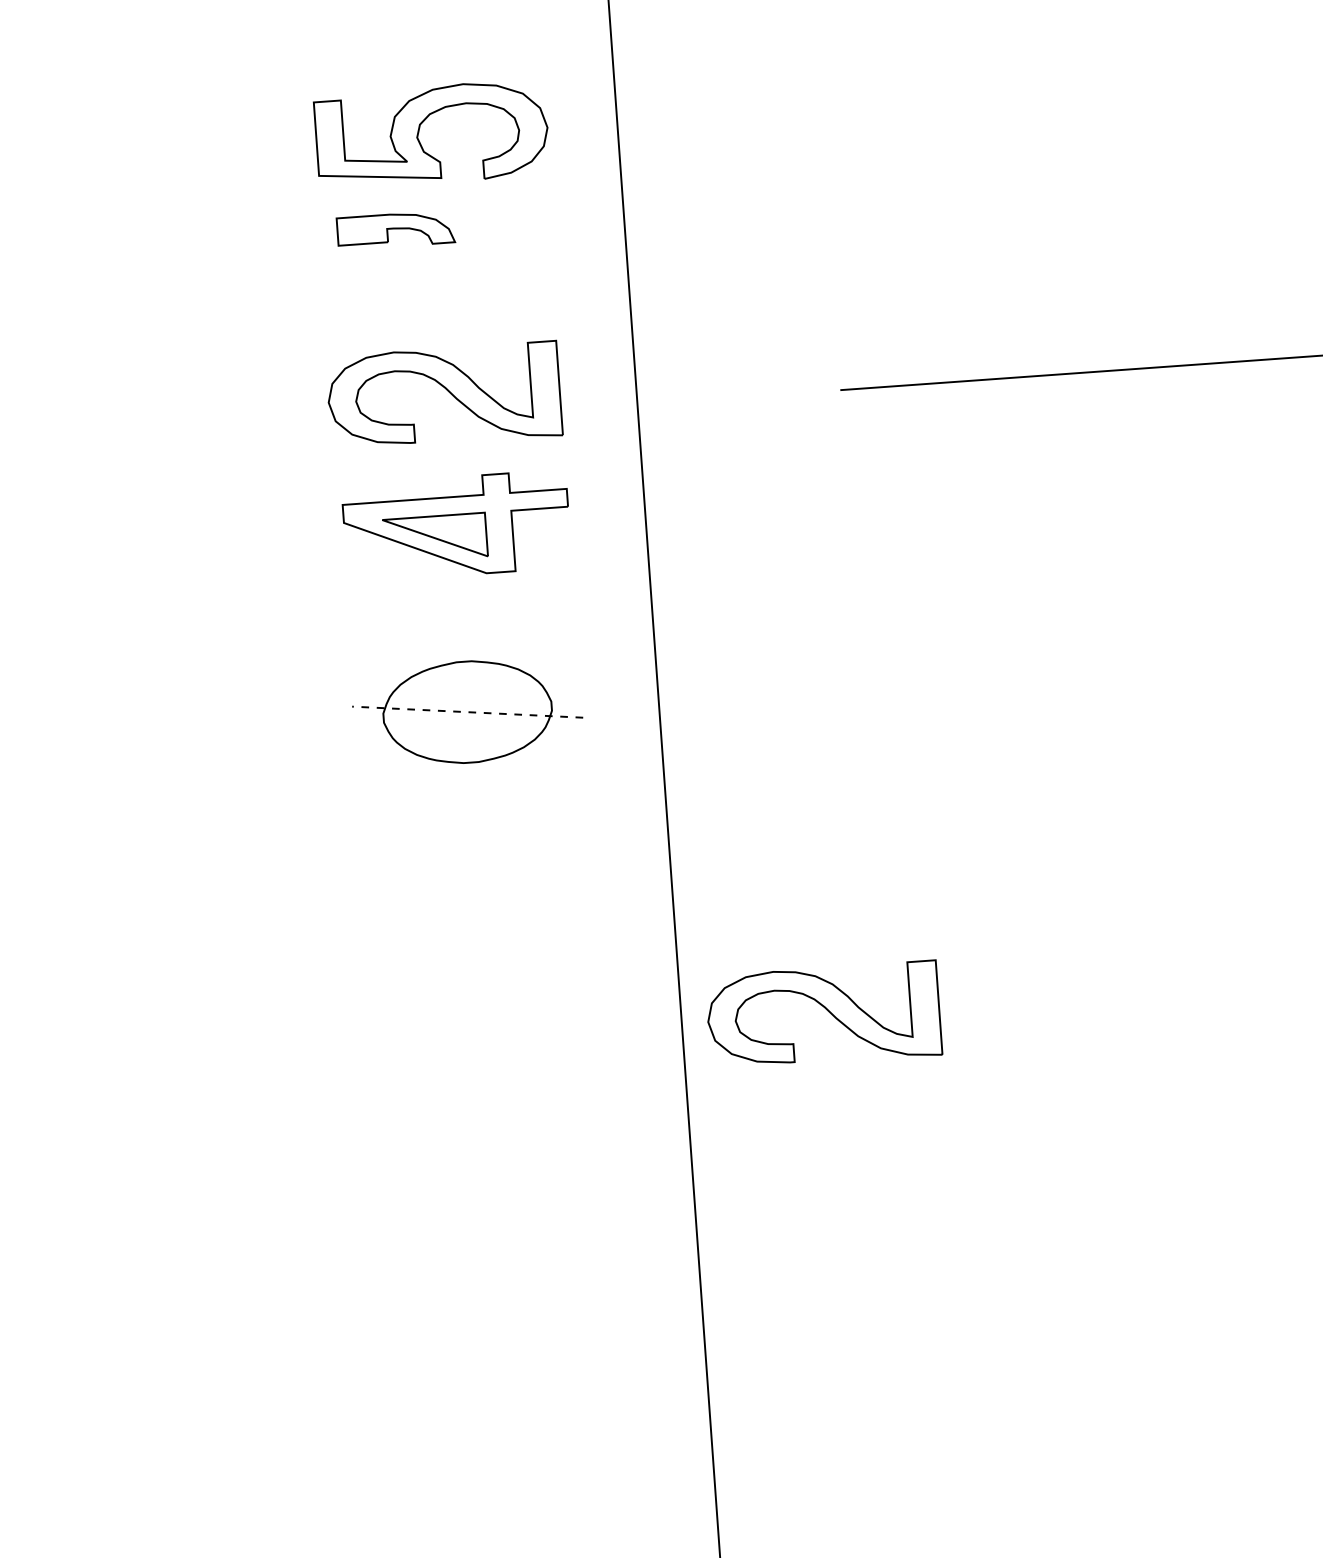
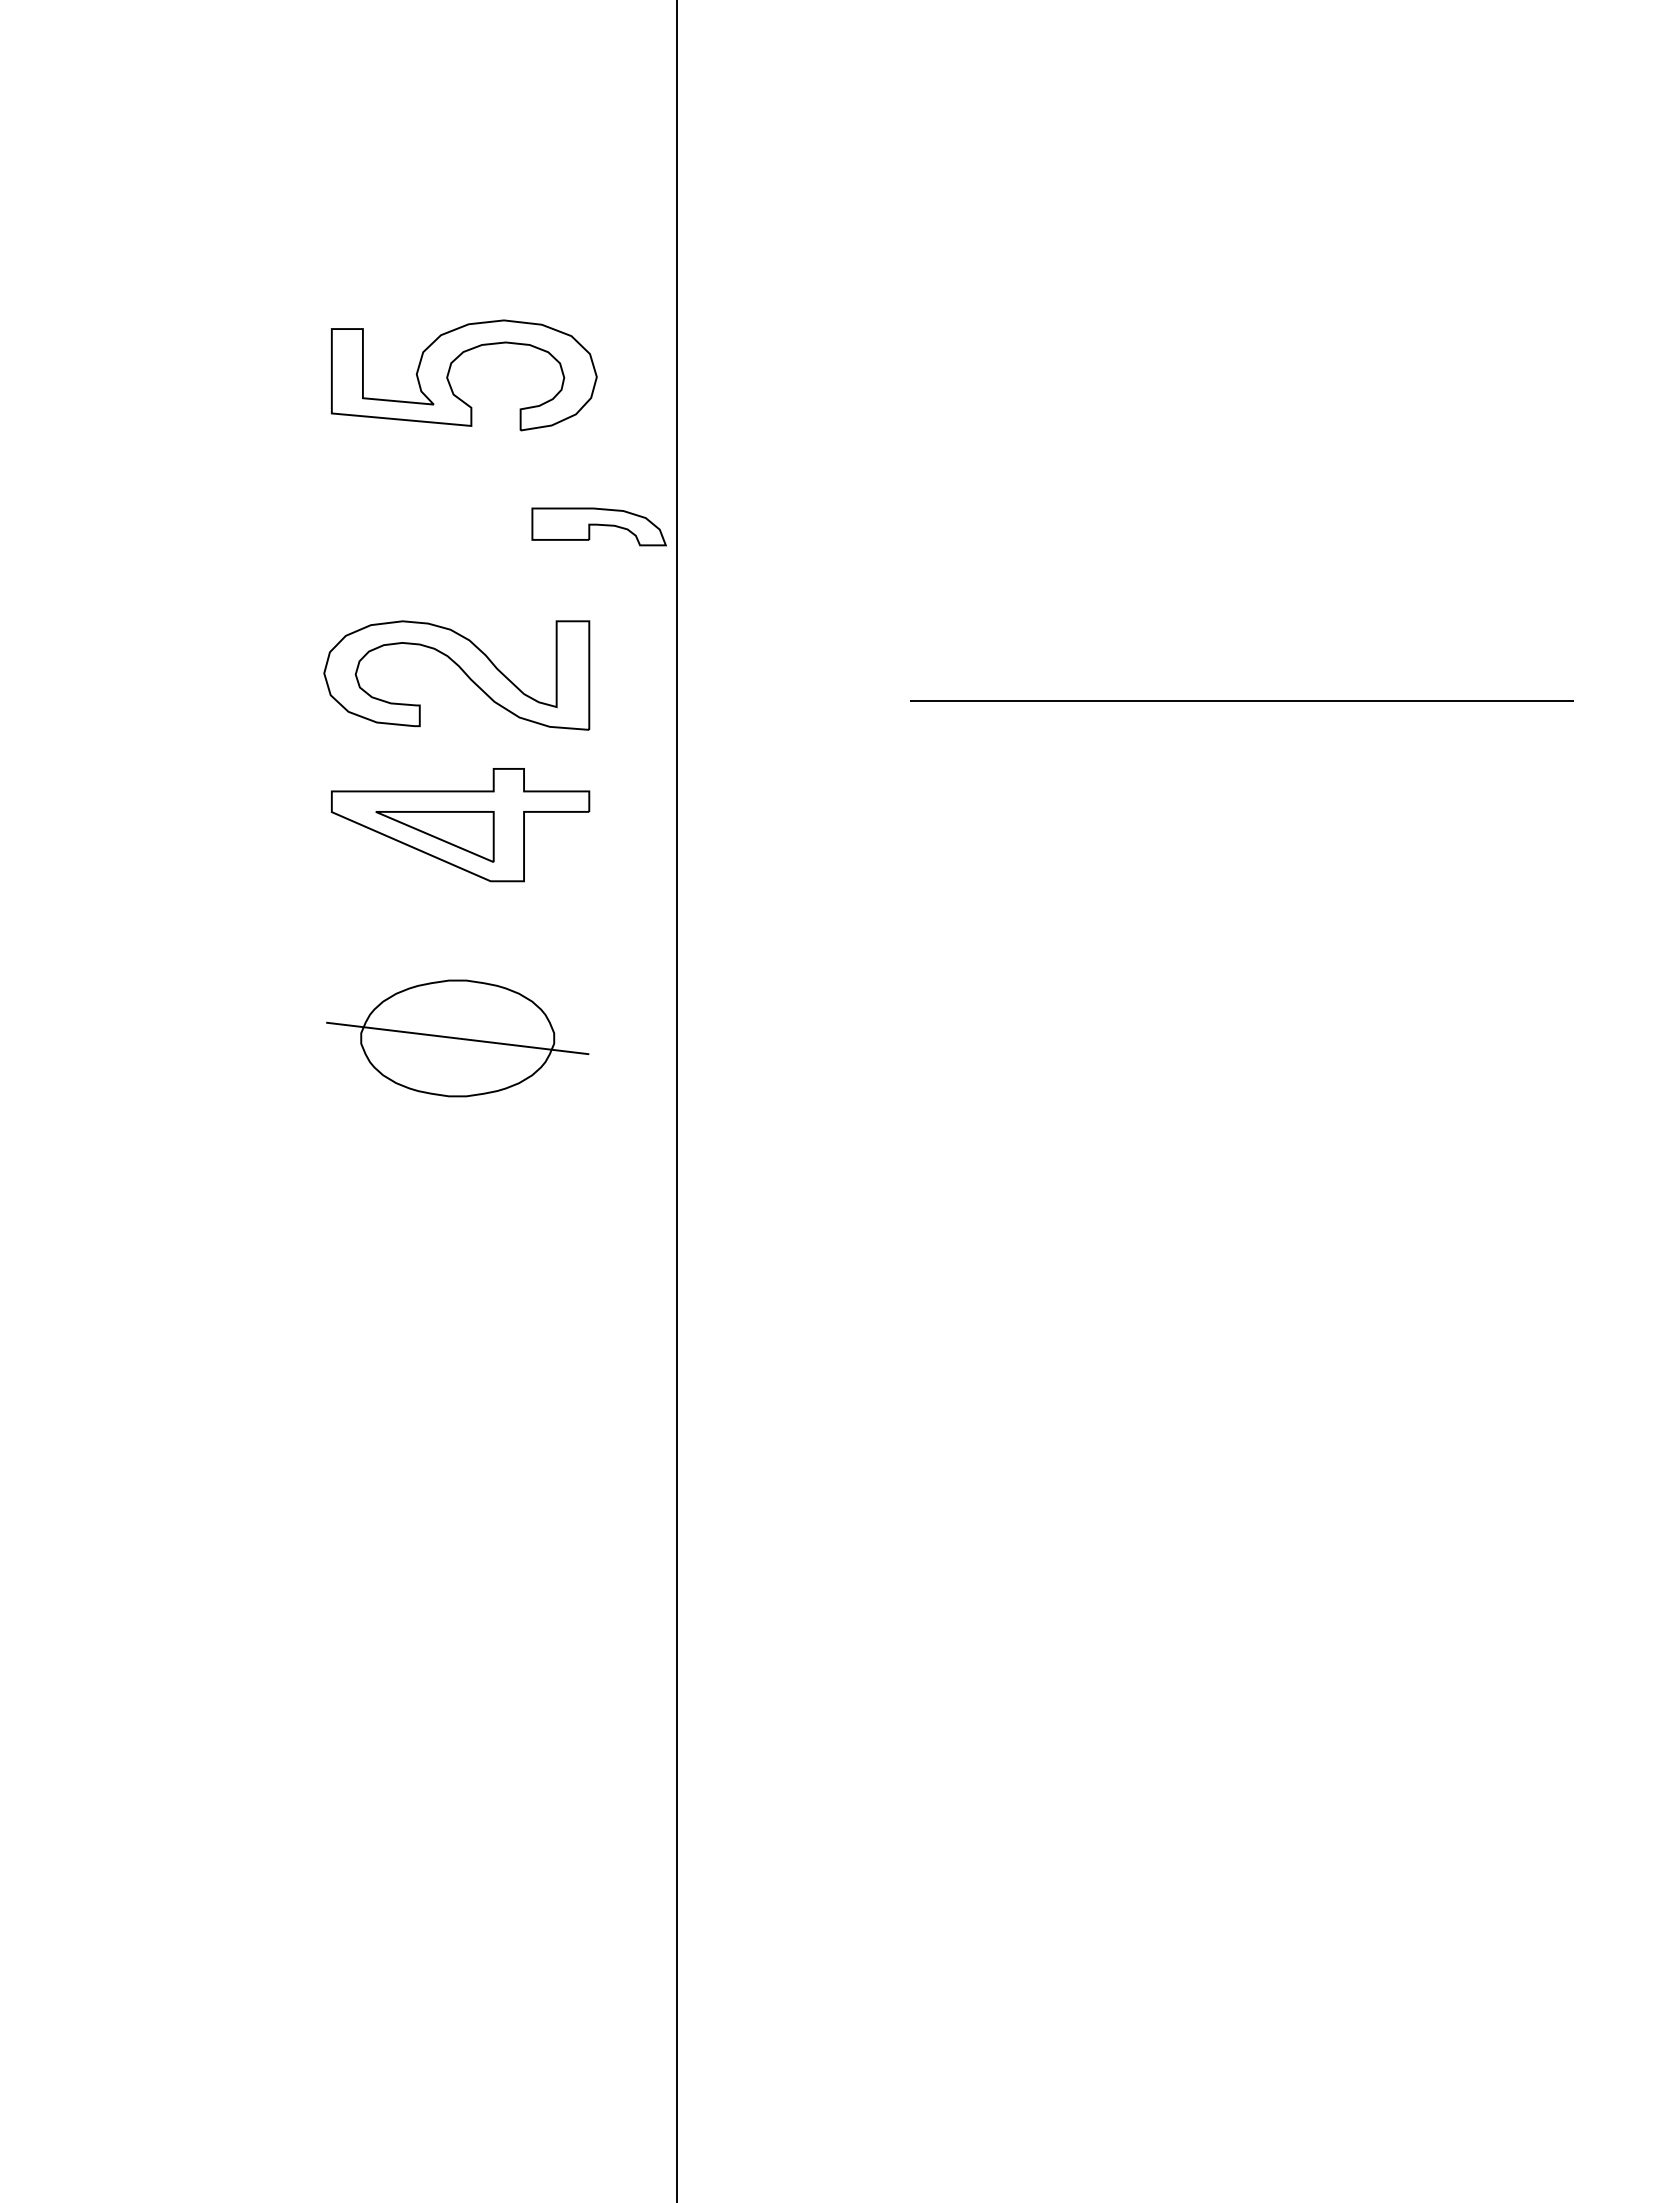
part: (395, 229) -> (598, 526), moved
line: (467, 712) -> (457, 1038), dashed -> solid
part: (827, 1011) -> (844, 1409), removed

